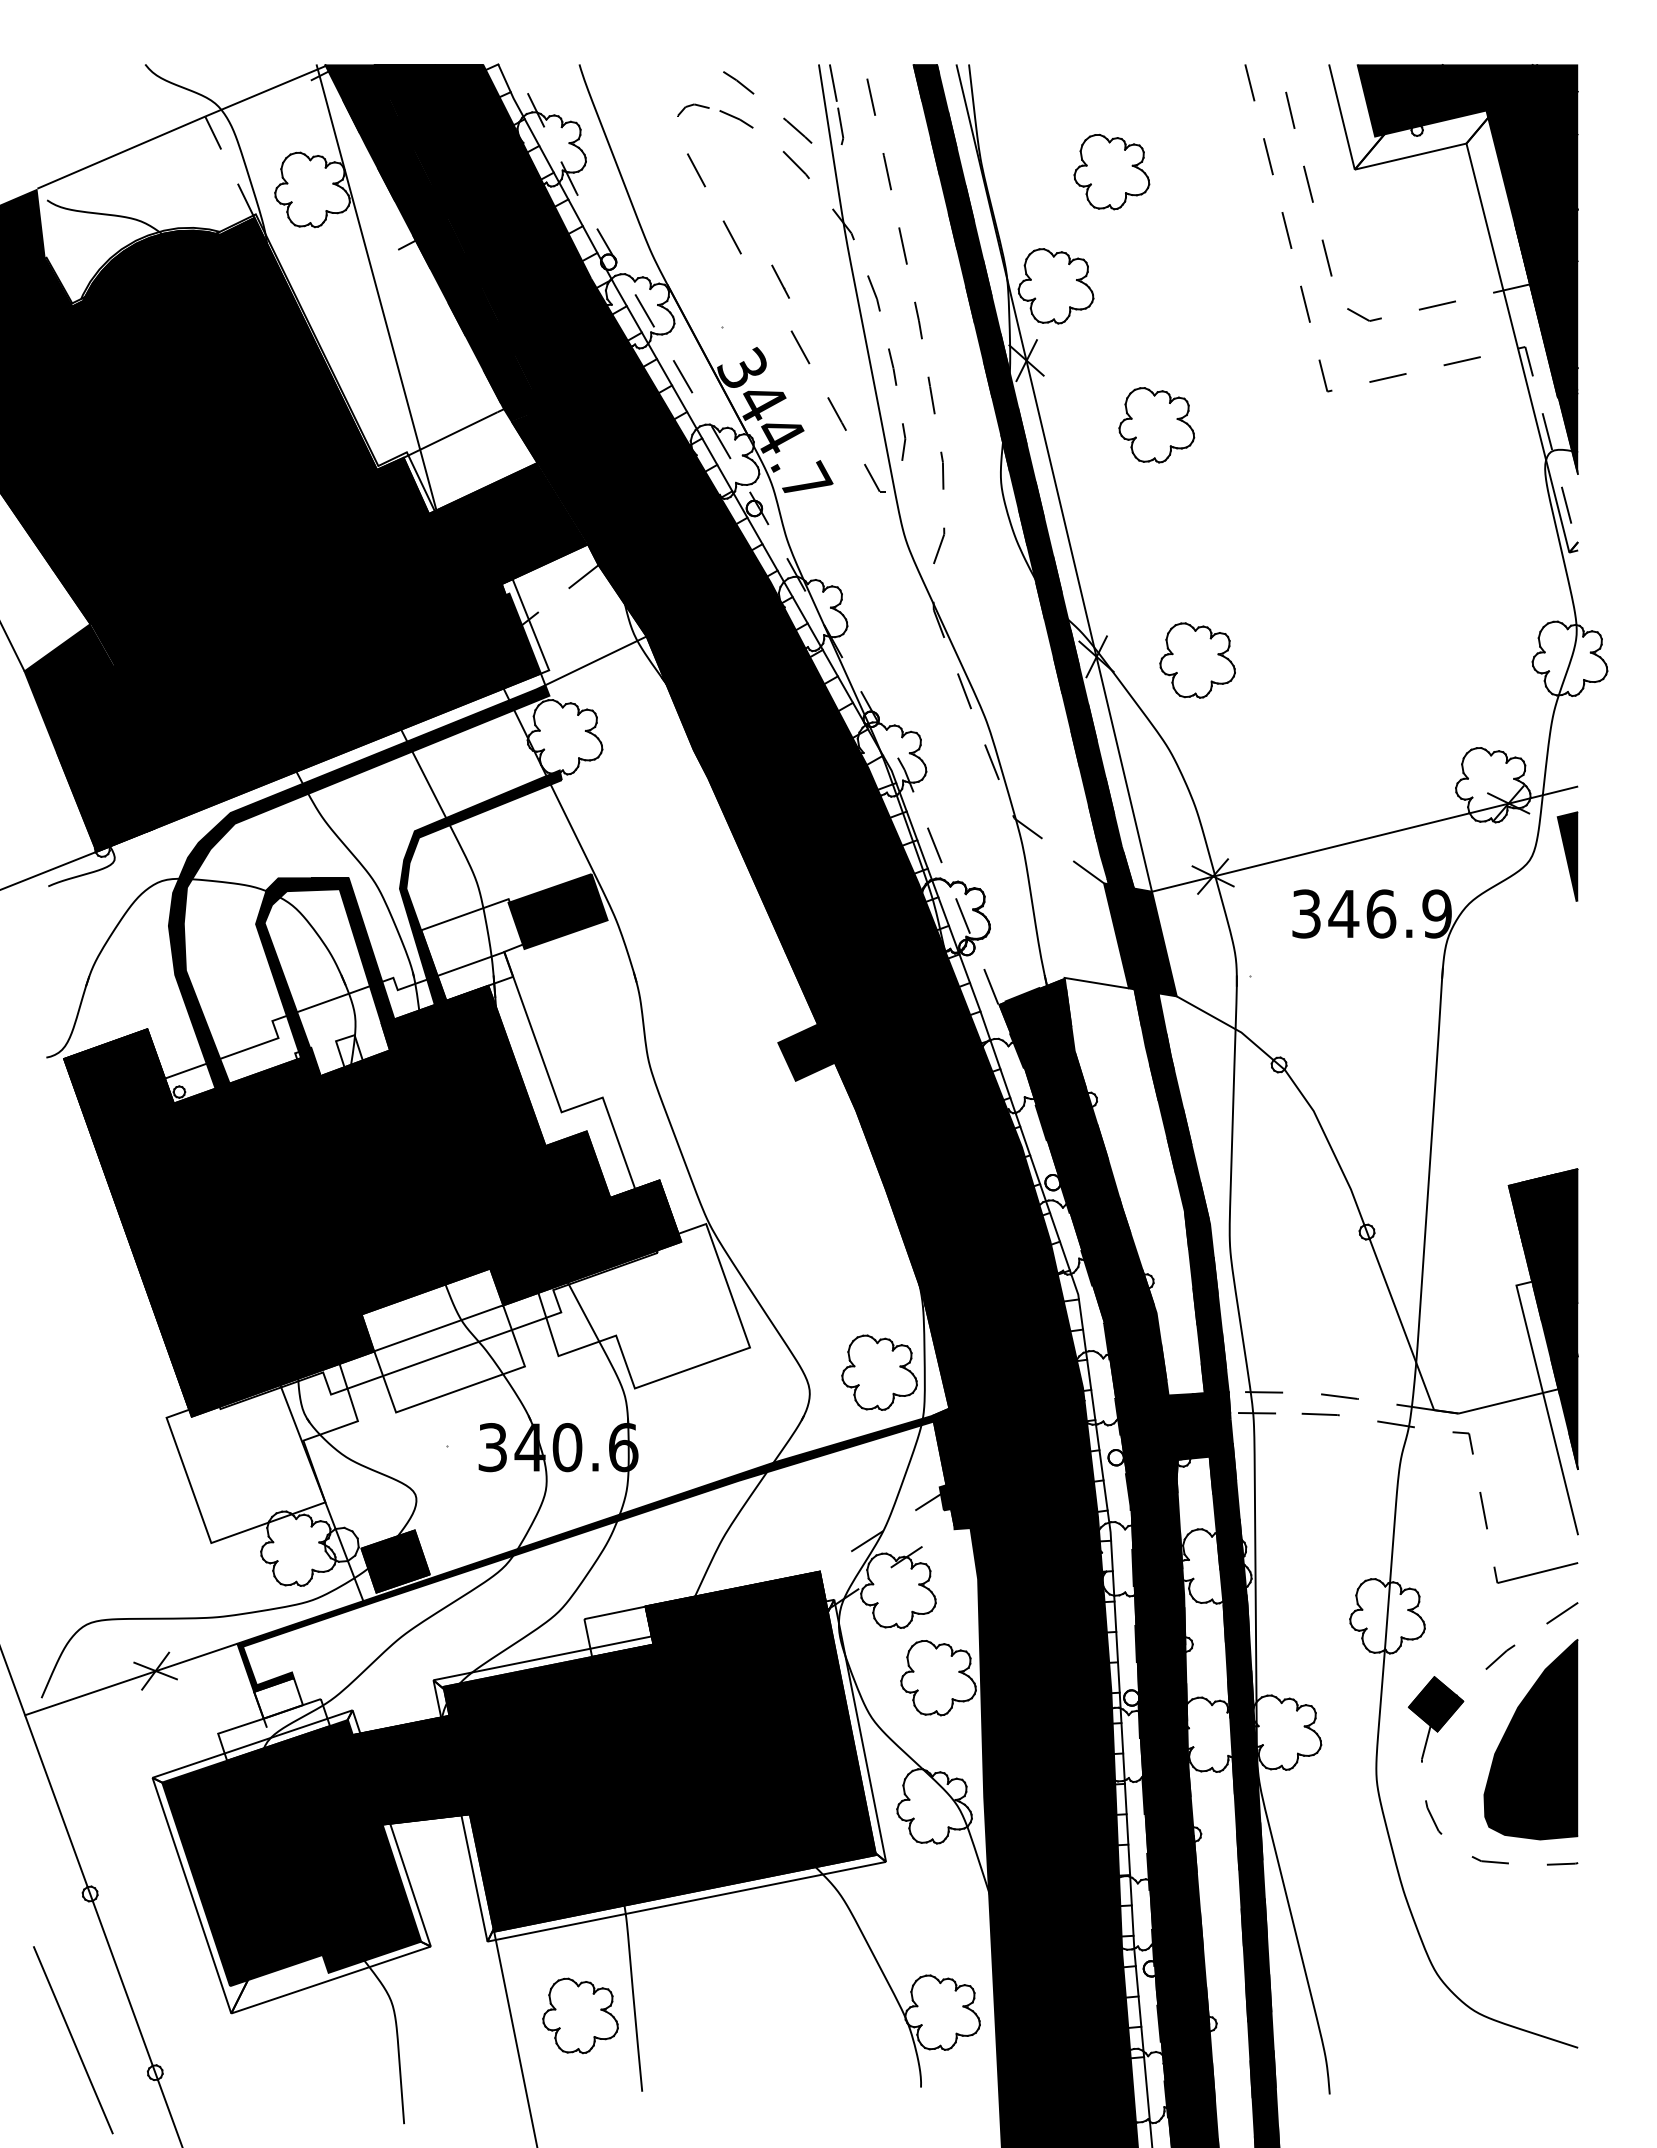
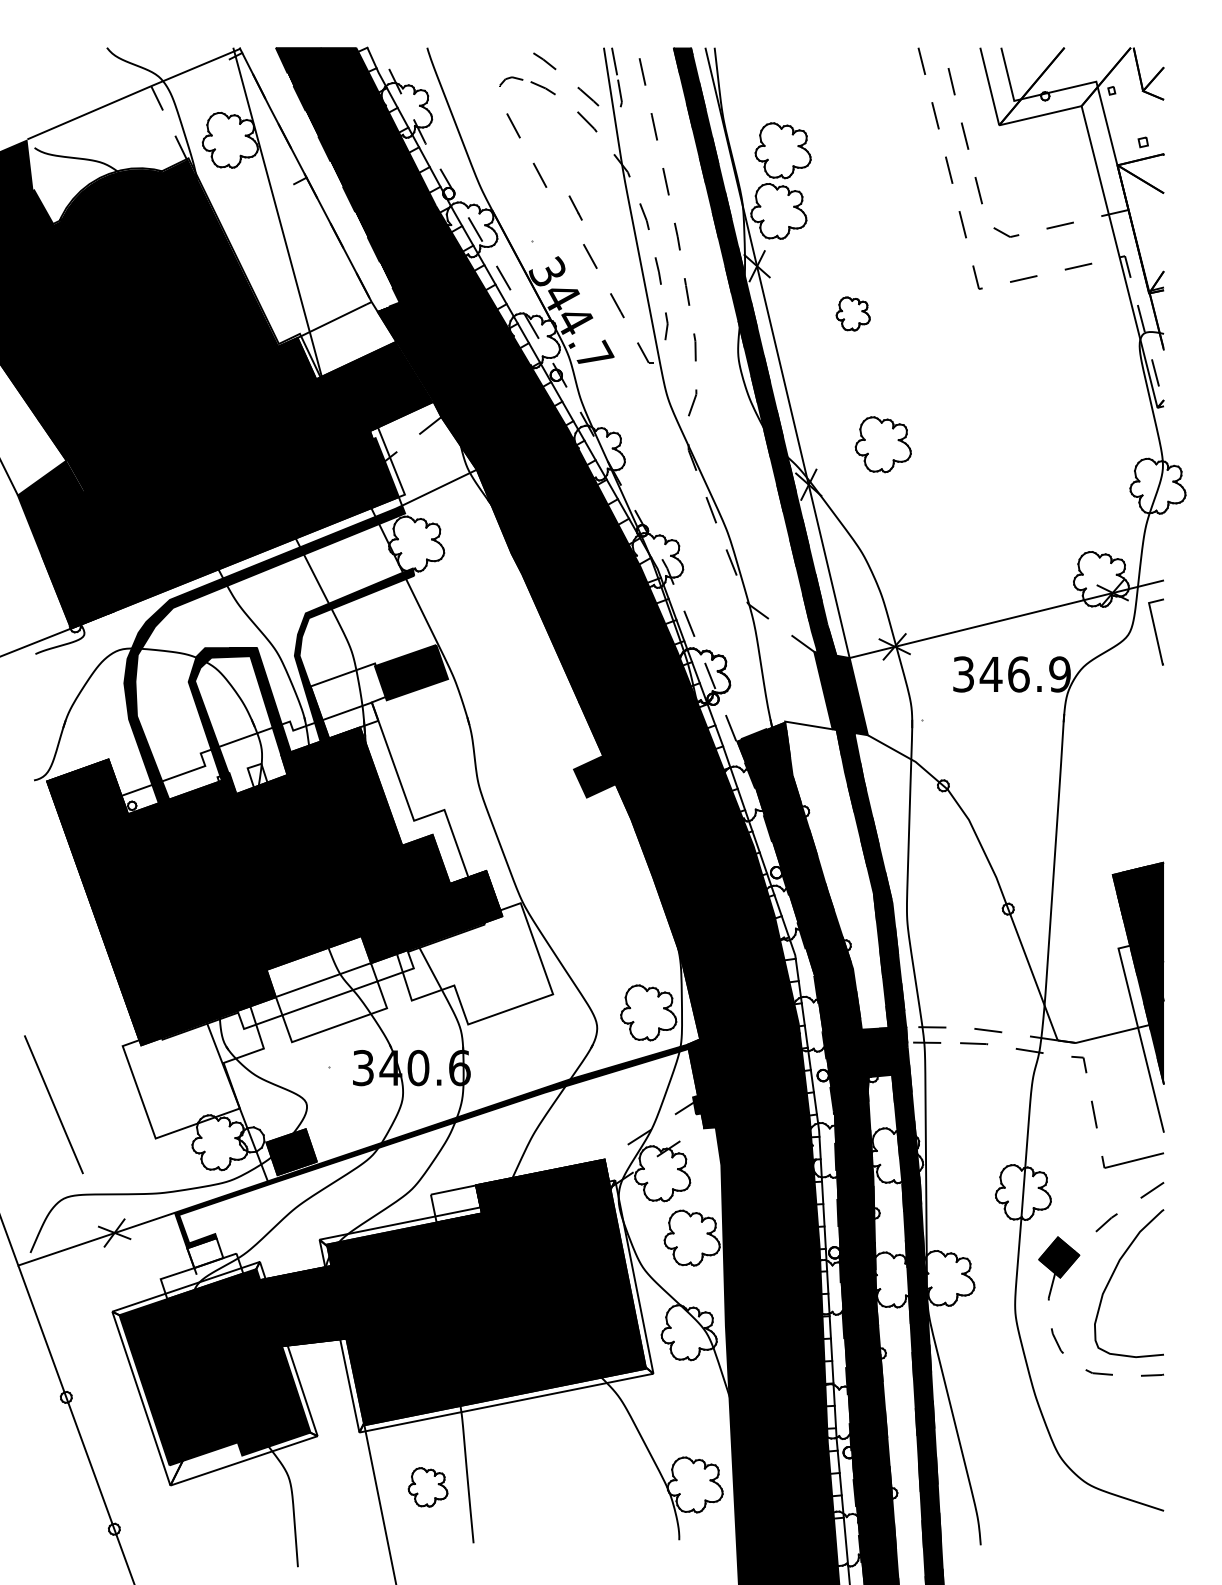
part: (1111, 171) -> (782, 150), moved
fill: (433, 242) -> (319, 179), removed
fill: (1467, 269) -> (1082, 199), removed
part: (1156, 425) -> (852, 314), size x0.6
part: (1197, 660) -> (883, 444), moved
fill: (1567, 856) -> (1156, 632), removed
fill: (1531, 1739) -> (1129, 1283), removed
part: (580, 2015) -> (428, 1487), size x0.7
line: (73, 2040) -> (54, 1104), moved

